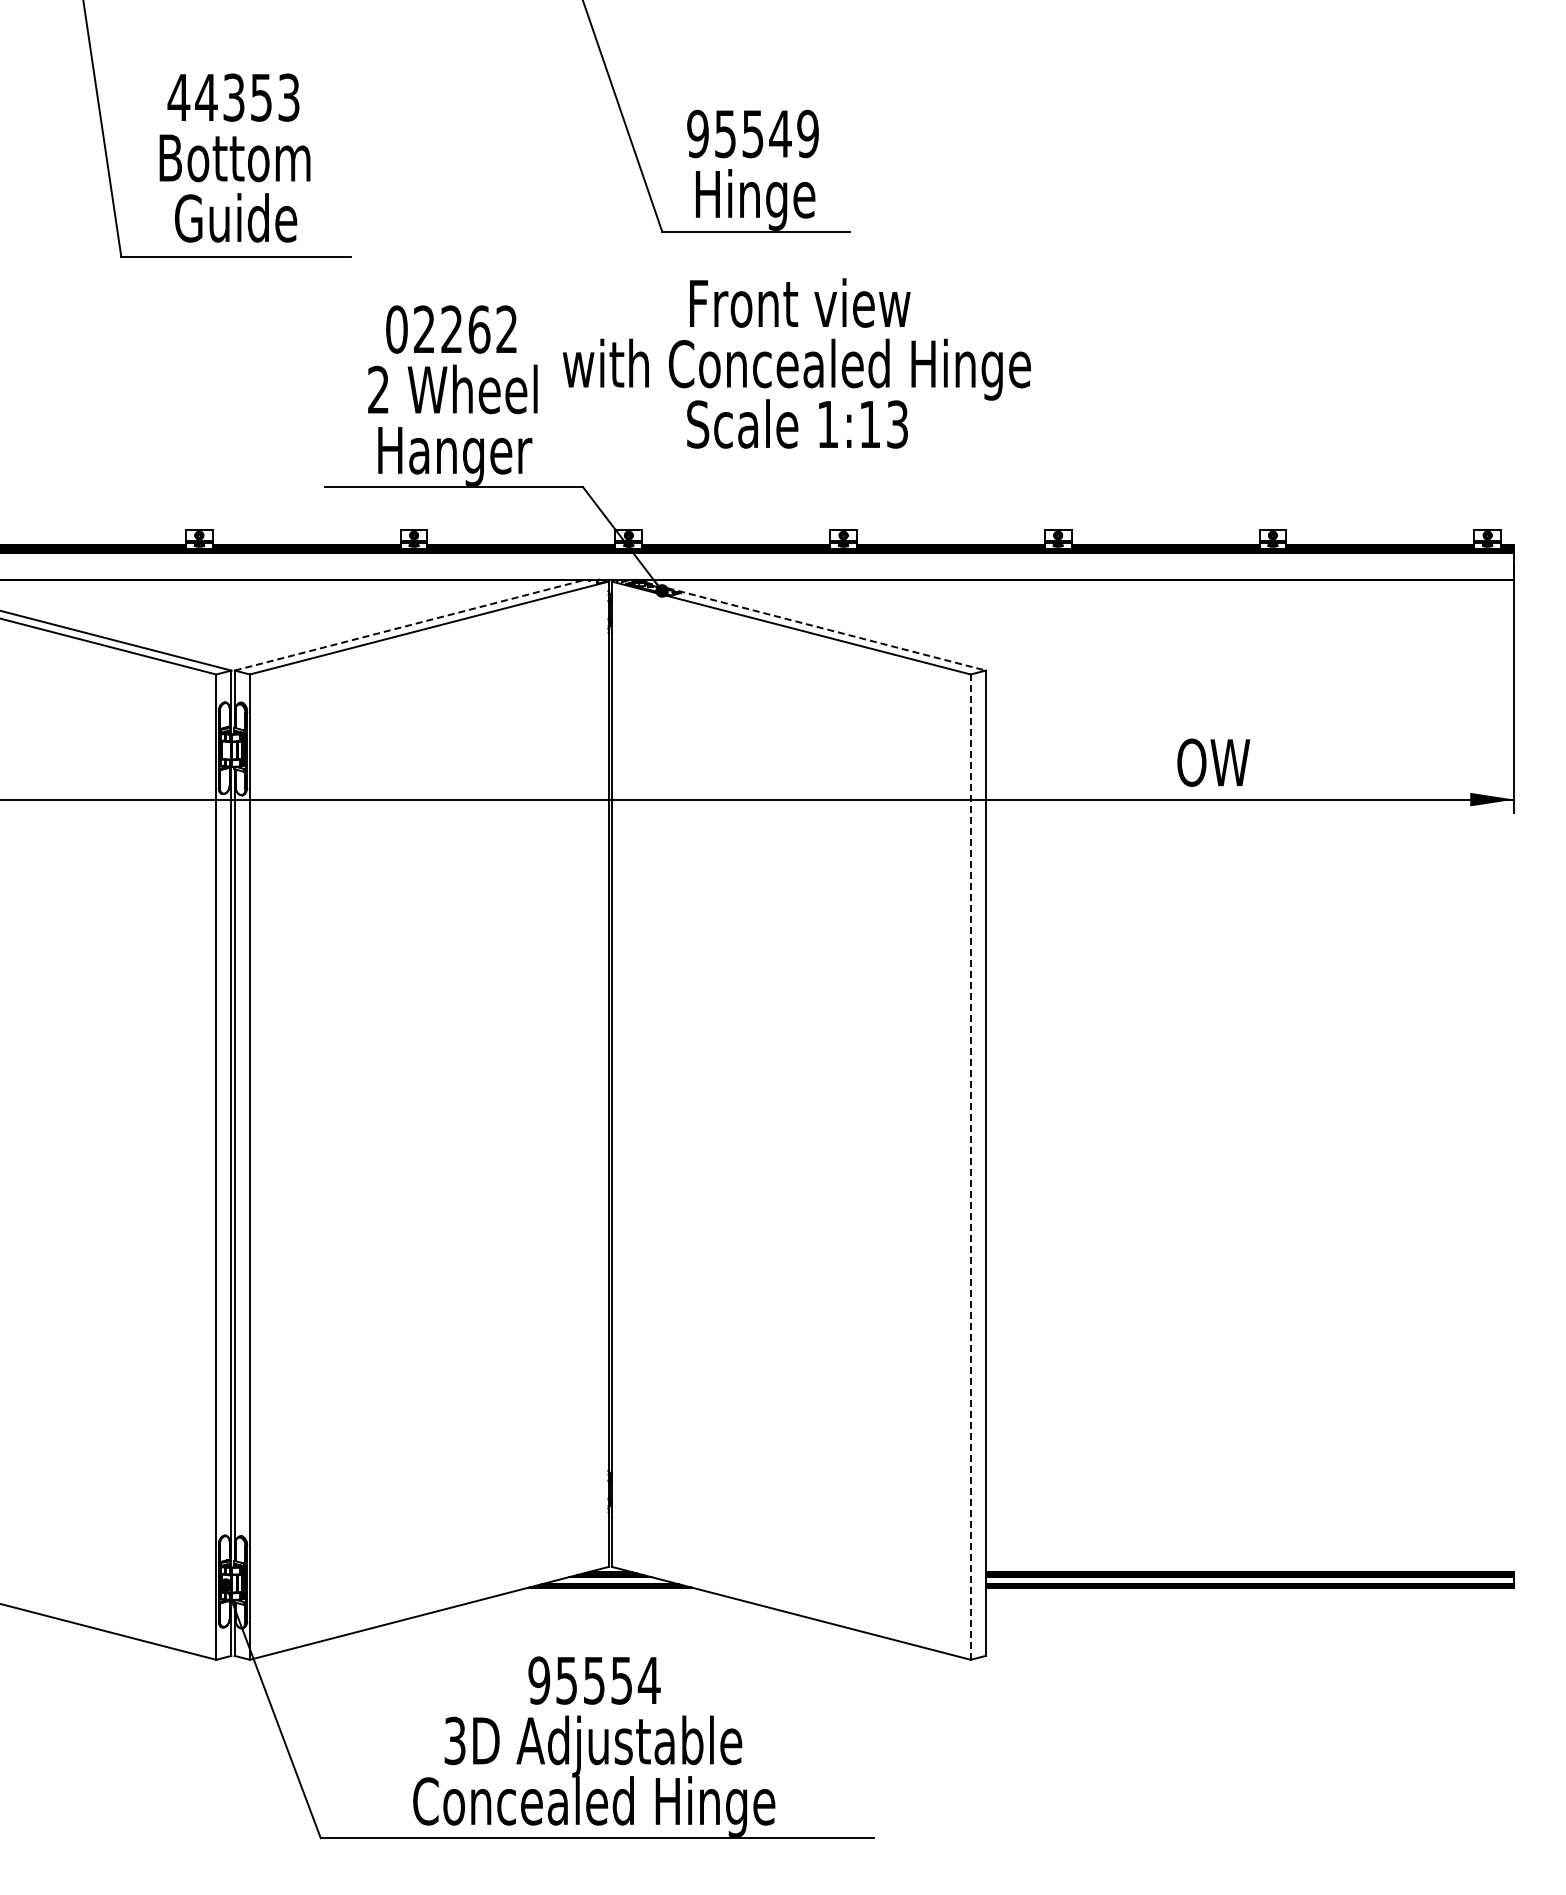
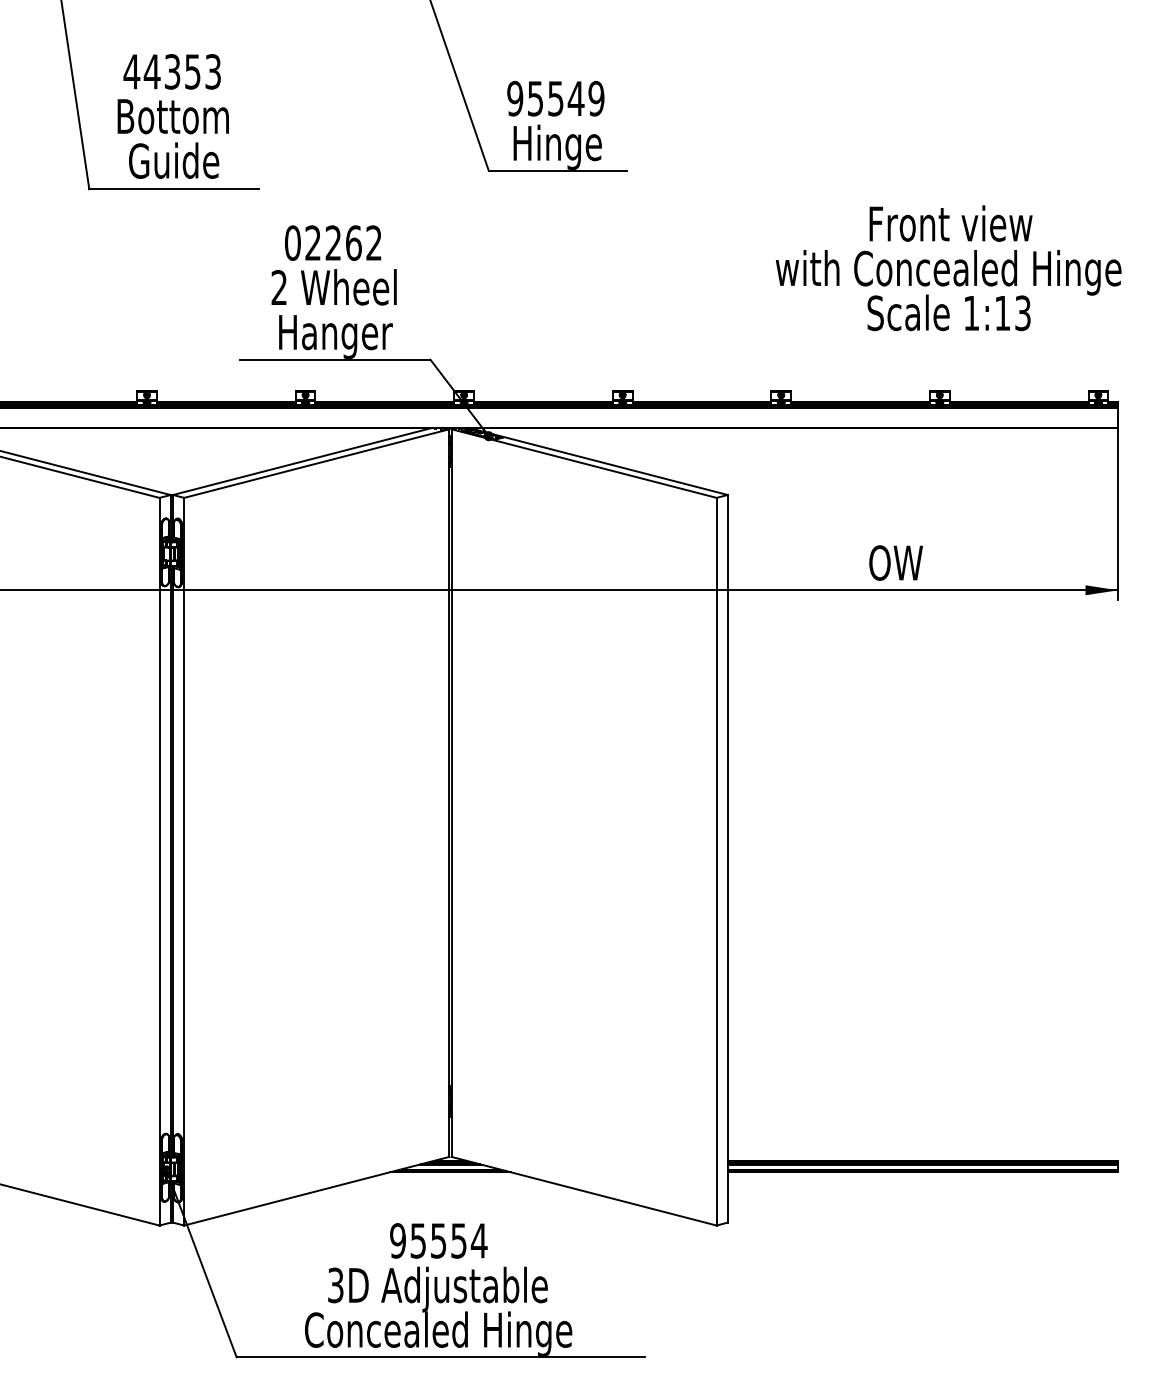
text: (796, 363) -> (948, 268), moved
line: (410, 625) -> (302, 461), dashed -> solid
line: (816, 626) -> (602, 462), dashed -> solid
line: (970, 1167) -> (716, 861), dashed -> solid

